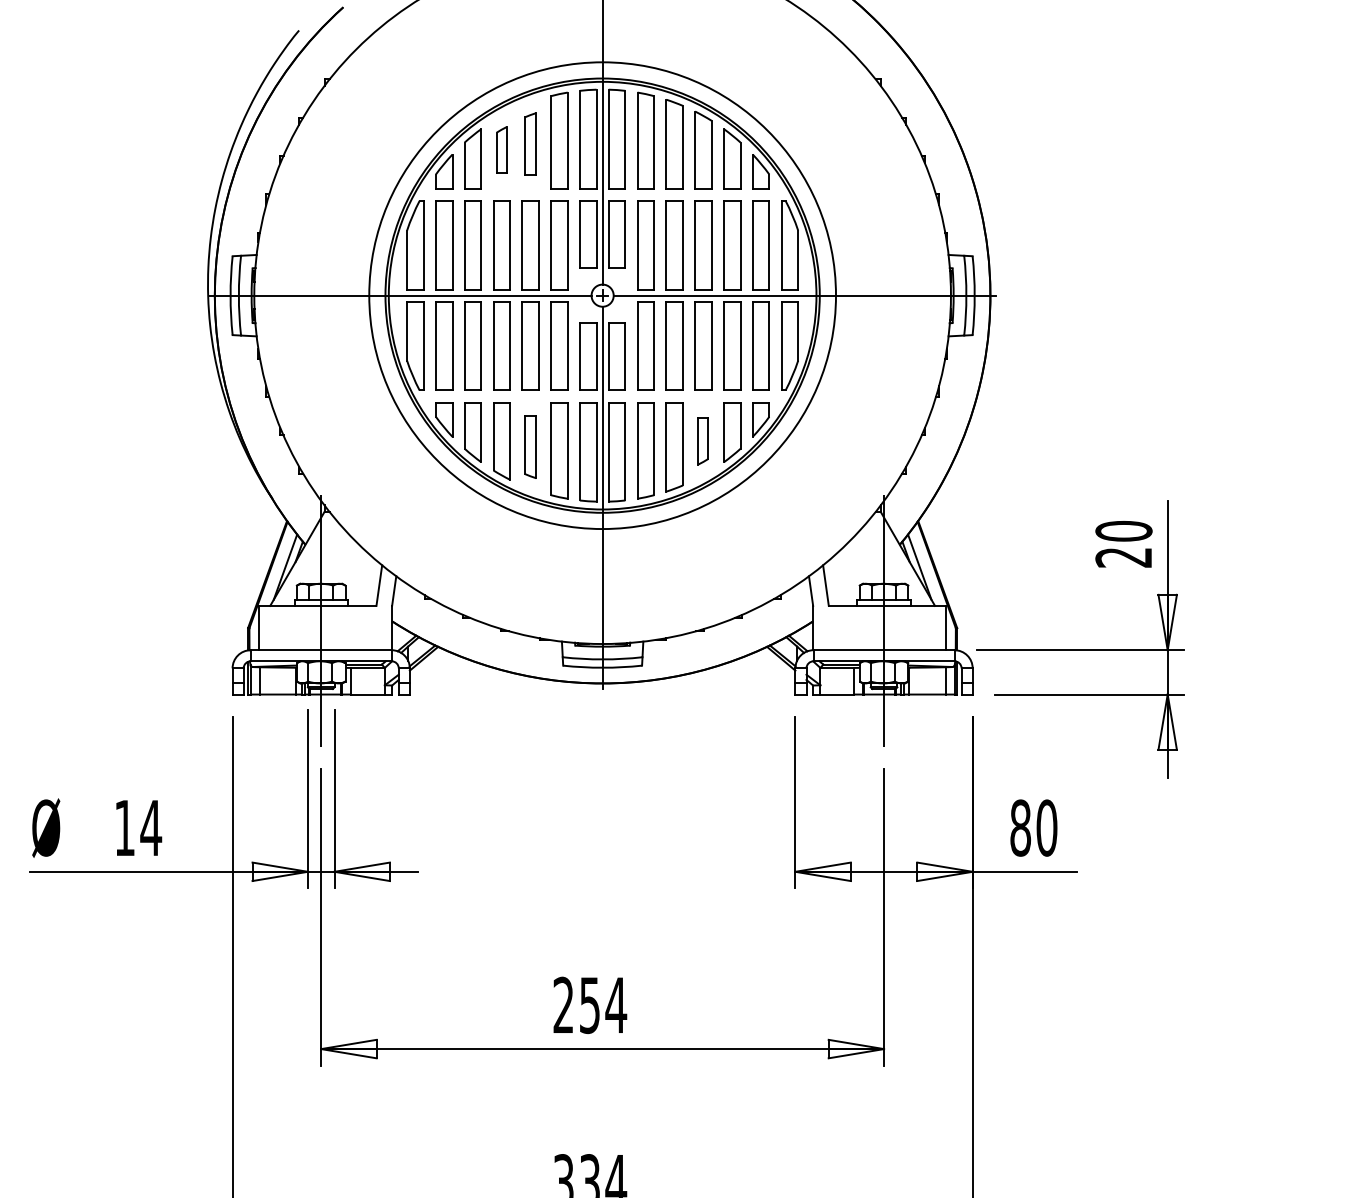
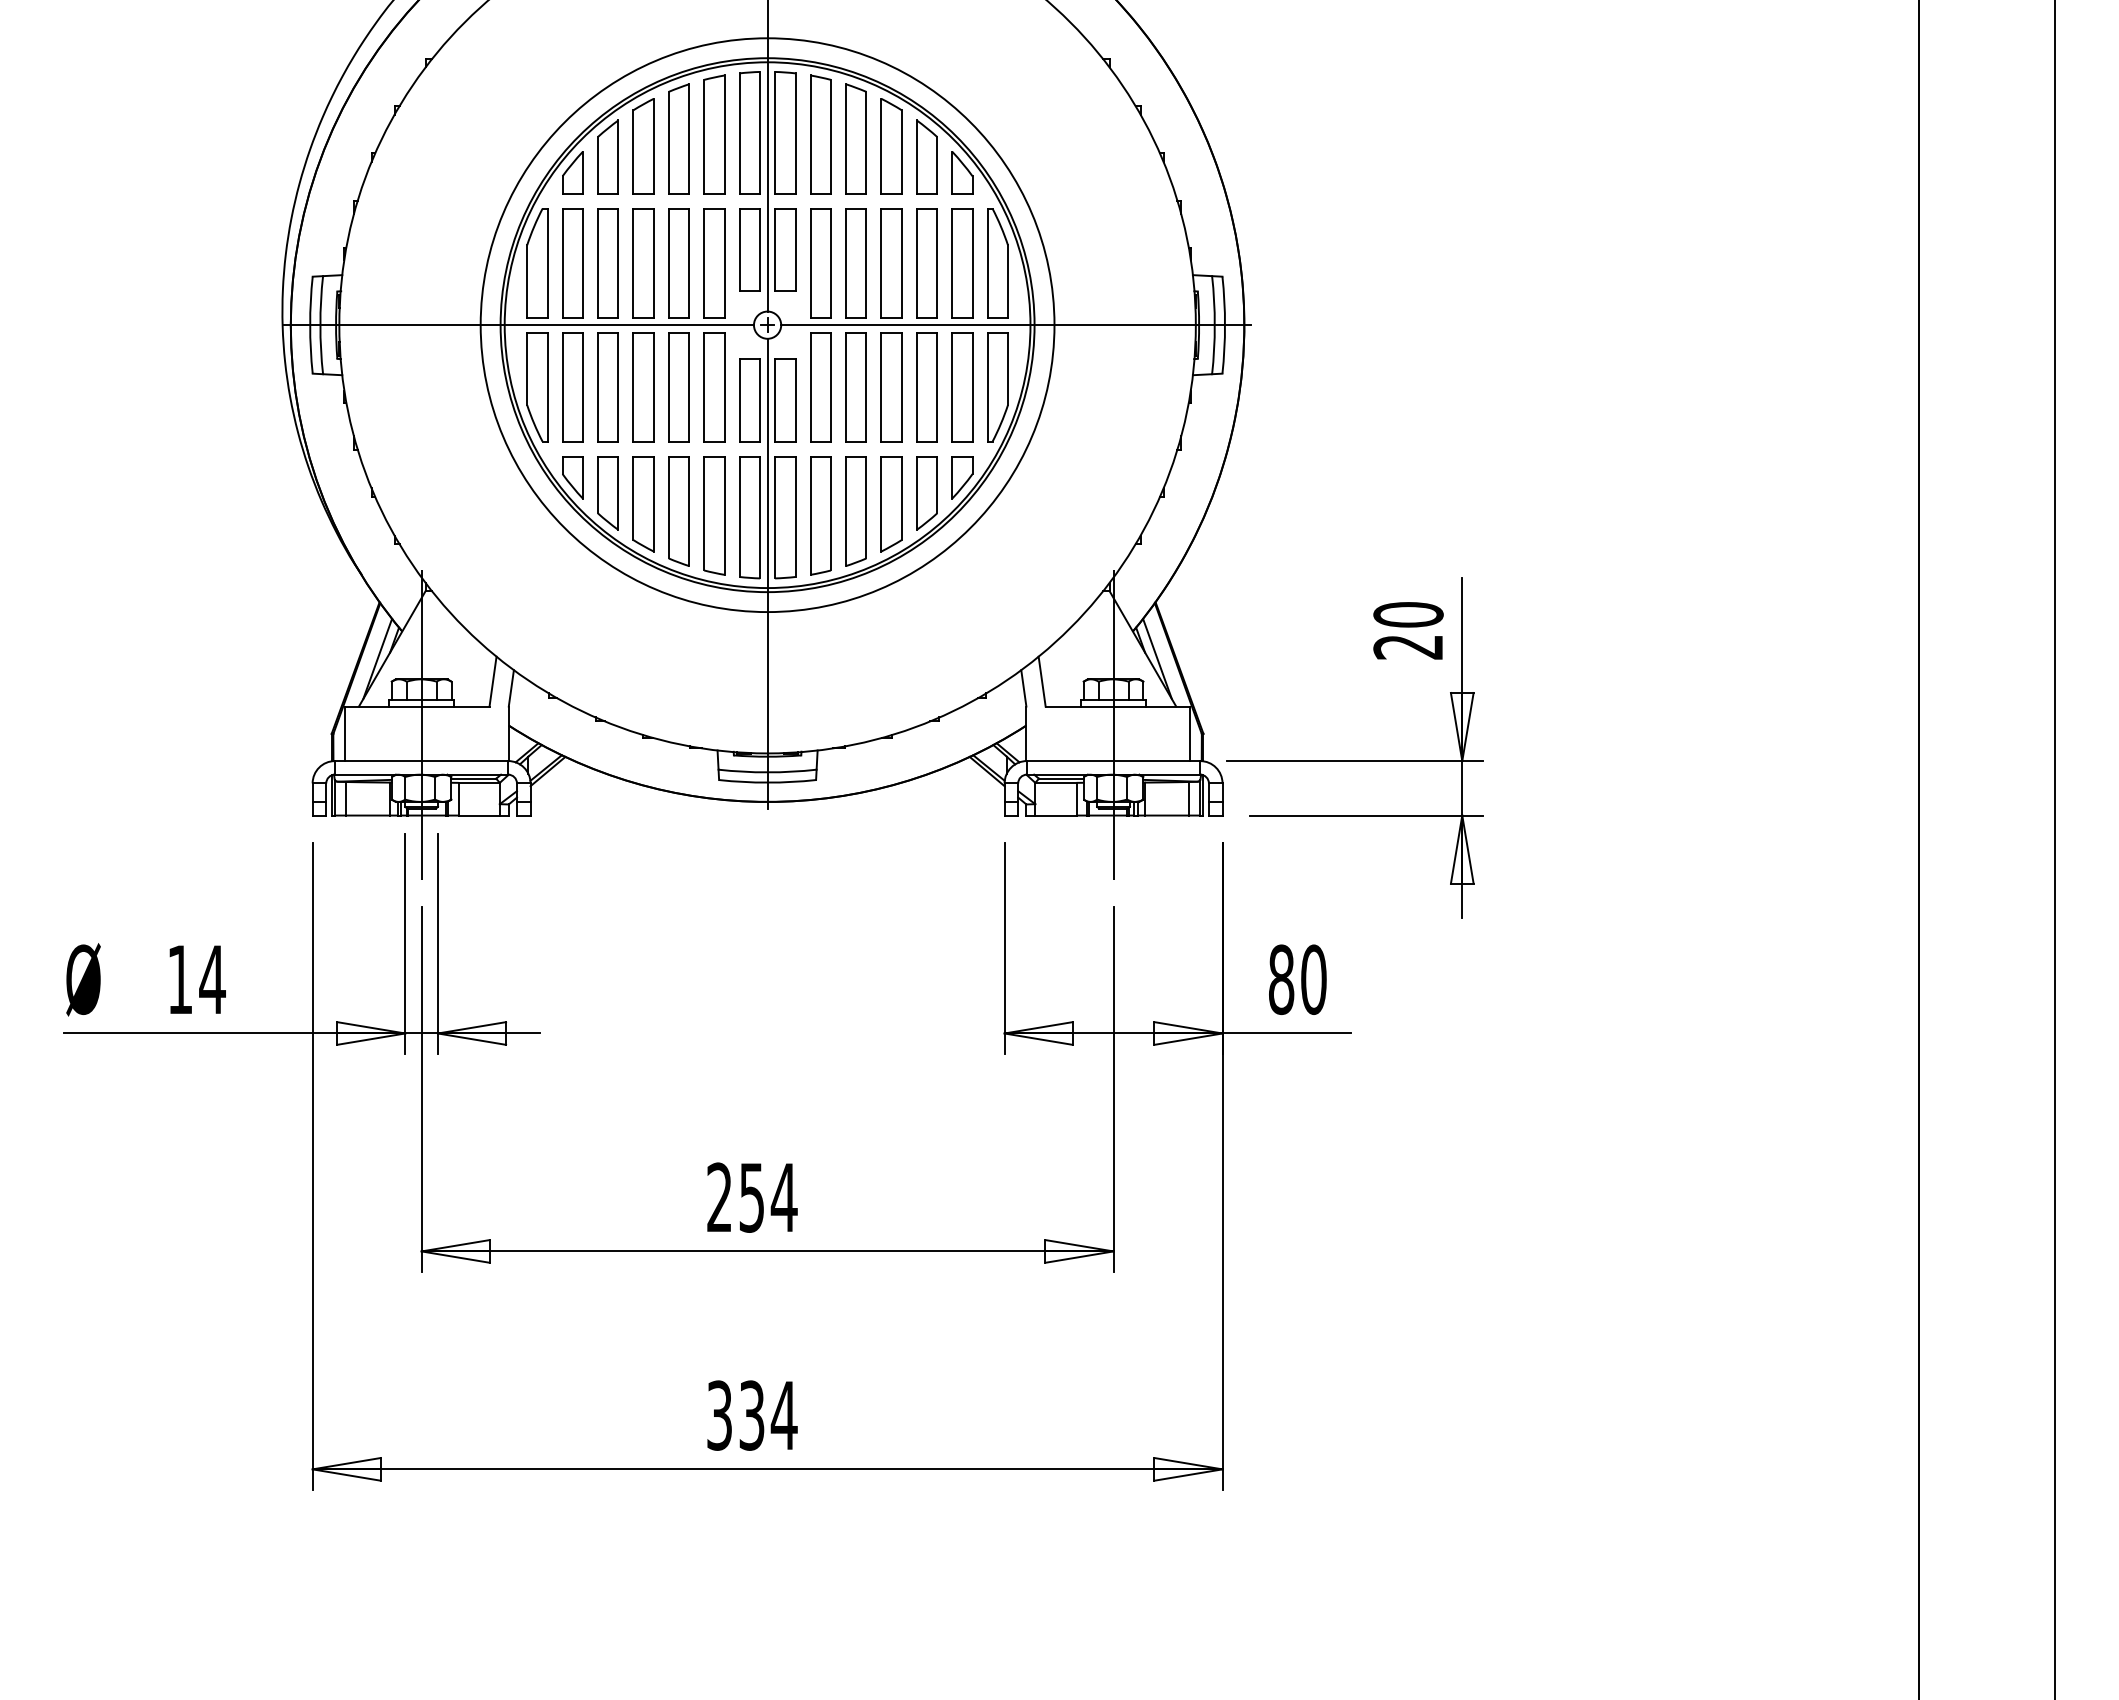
part: (530, 143) -> (678, 138), size x1.43
part: (501, 150) -> (643, 146), size x1.67
part: (703, 441) -> (891, 504), size x1.67
part: (530, 447) -> (678, 511), size x1.43

